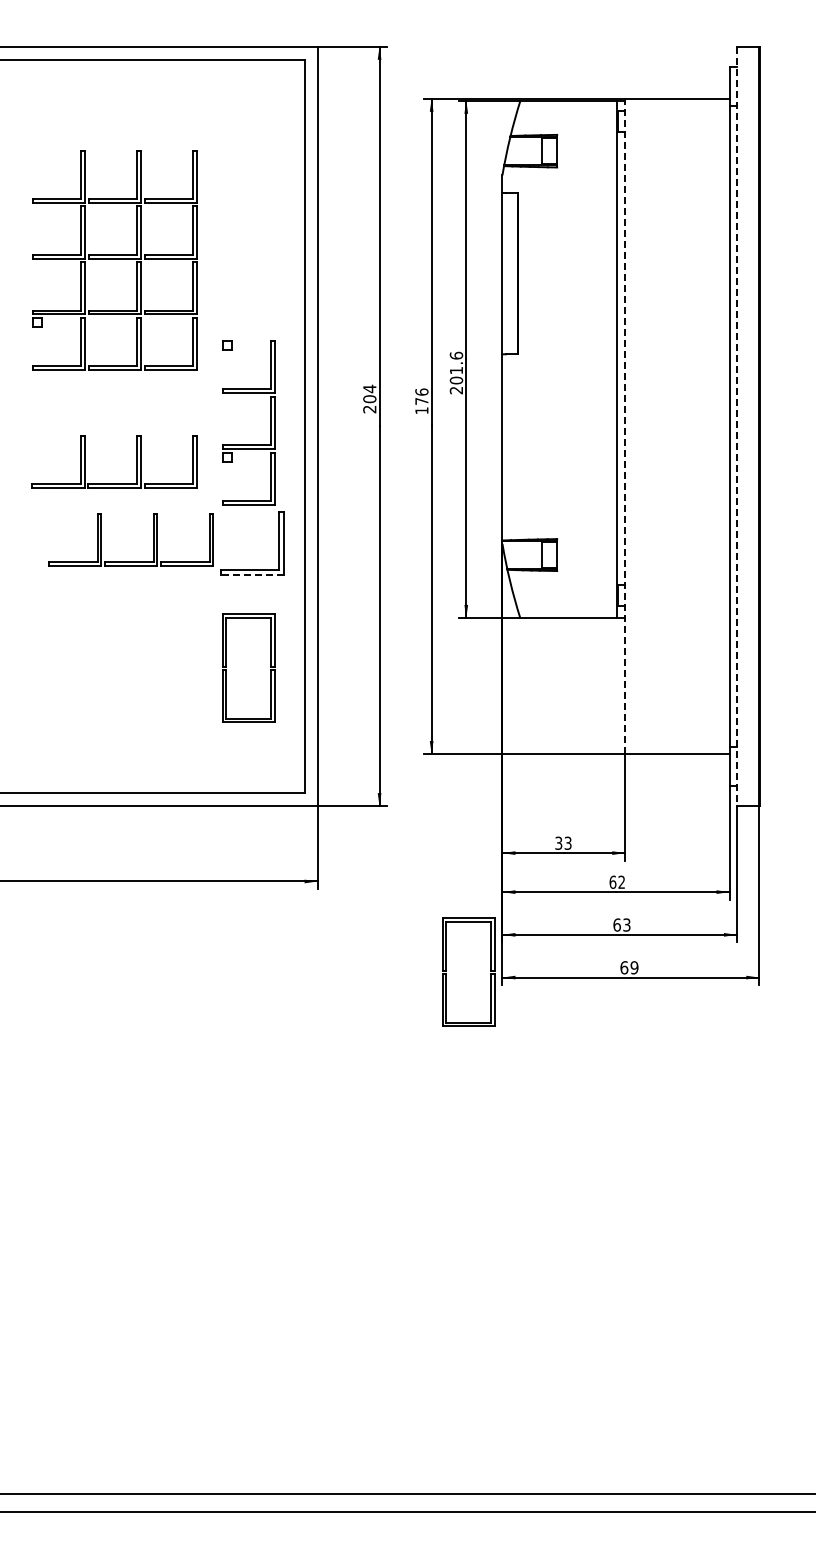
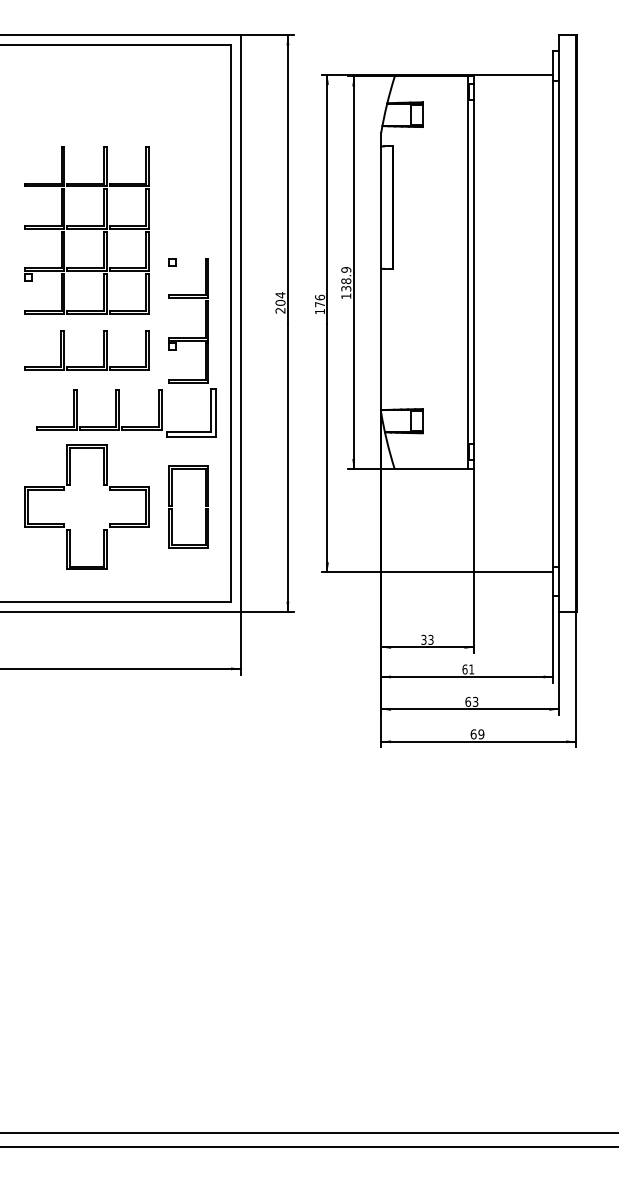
part: (114, 260) -> (86, 230), moved
text: (456, 372) -> (346, 282), 201.6 -> 138.9
line: (625, 426) -> (474, 323), dashed -> solid
line: (736, 426) -> (558, 323), dashed -> solid
line: (252, 575) -> (191, 436), dashed -> solid
part: (92, 639) -> (70, 485), added
text: (621, 881) -> (471, 668), 62 -> 61
part: (446, 971) -> (338, 737), removed

